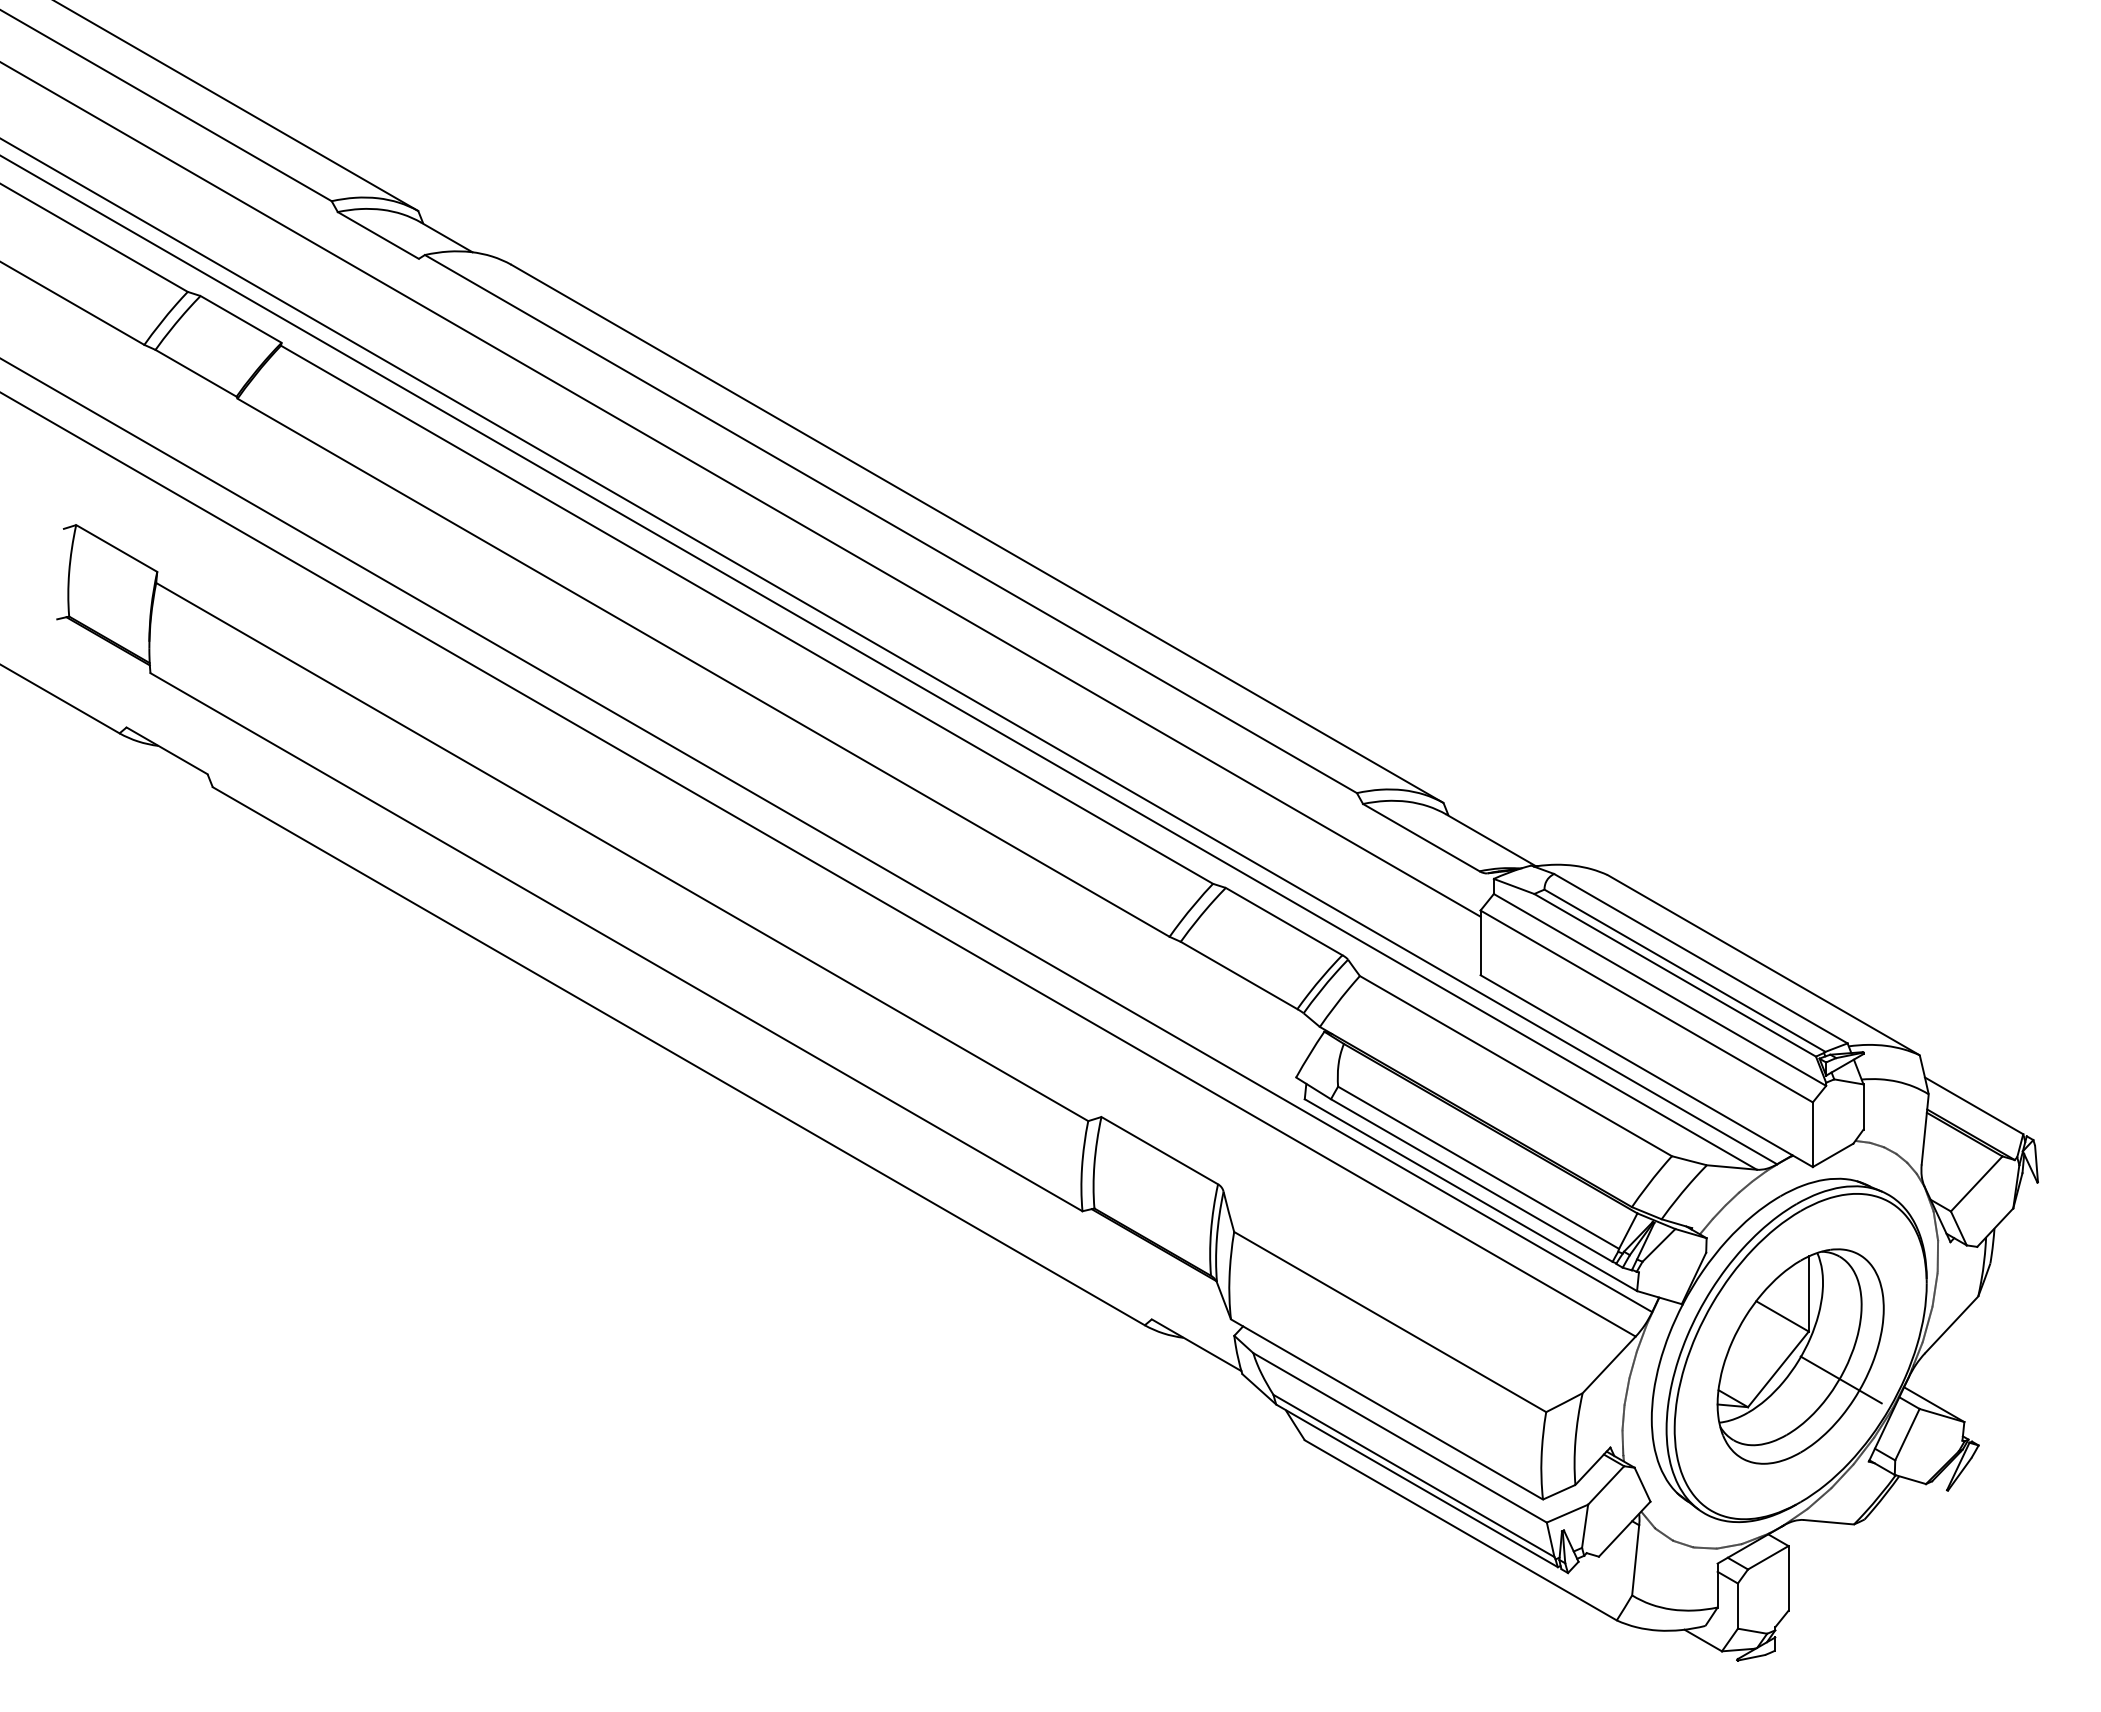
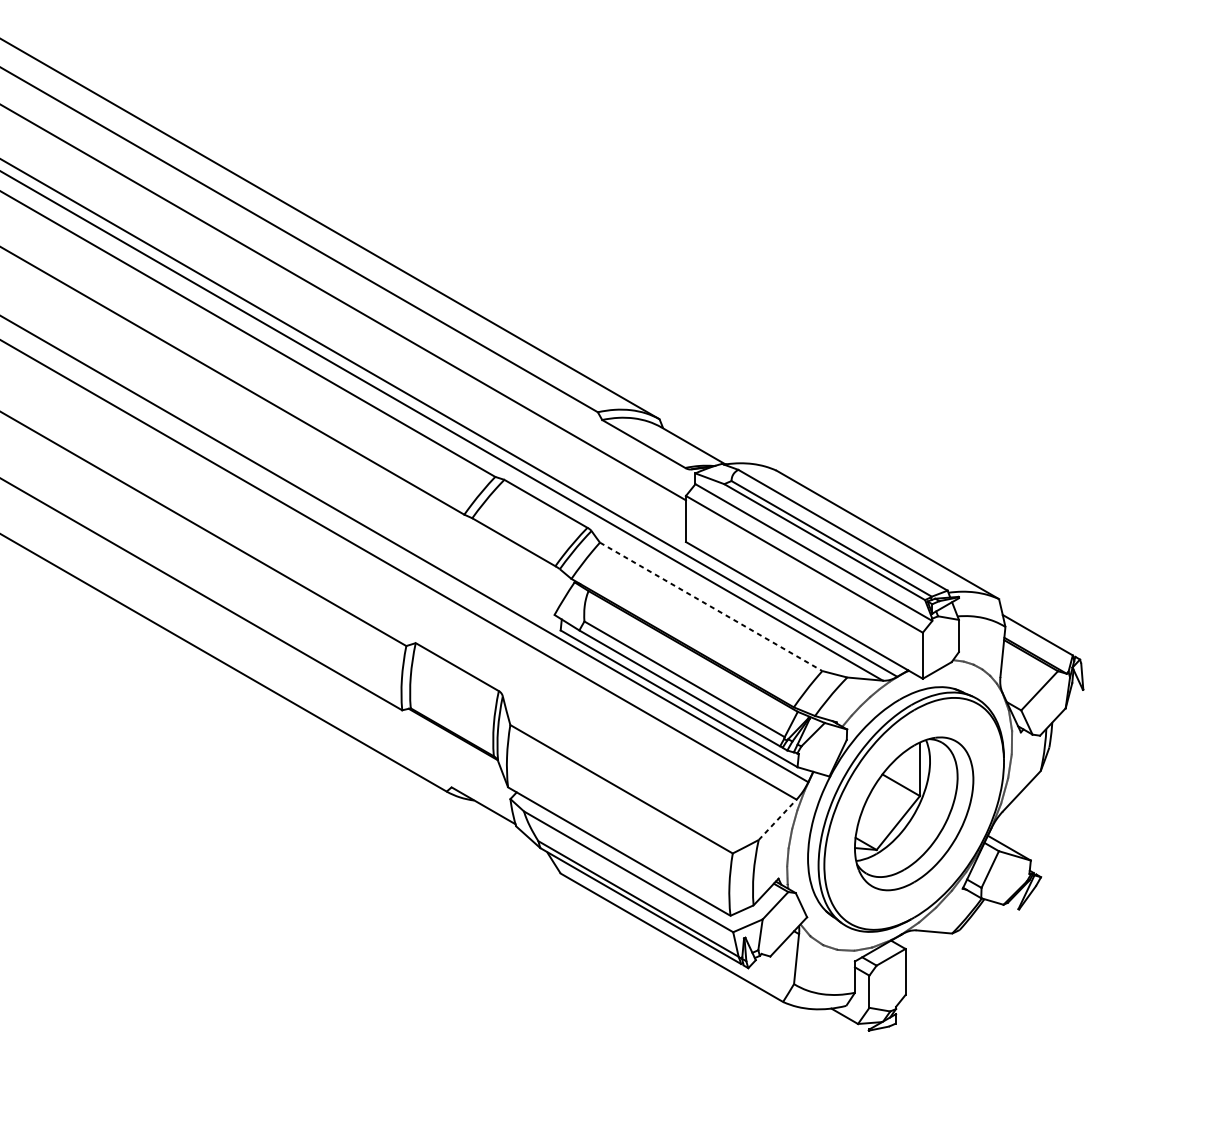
line: (1516, 1066) -> (711, 607), solid -> dashed
line: (1609, 1364) -> (777, 819), solid -> dashed
line: (1840, 1379) -> (942, 830), removed

